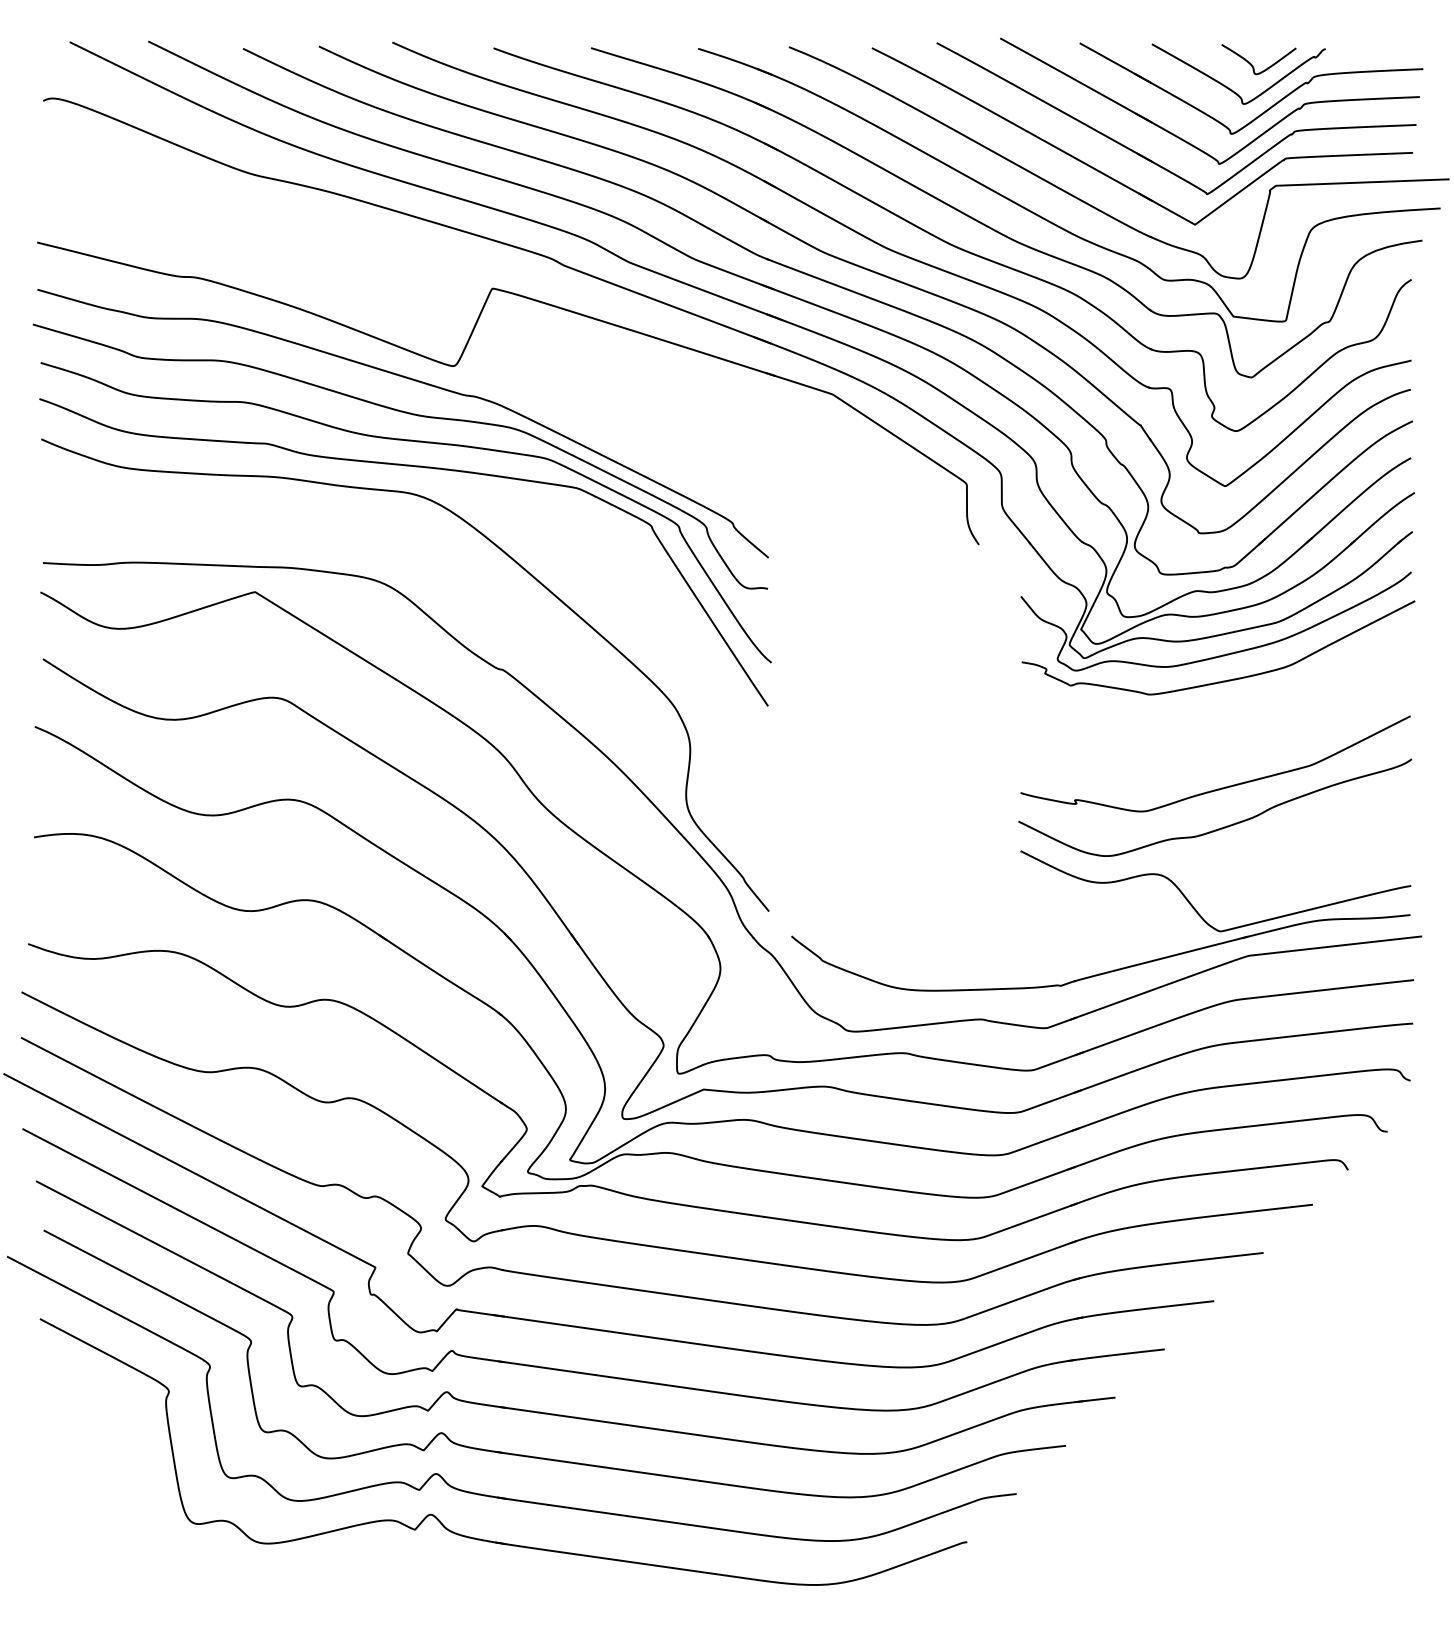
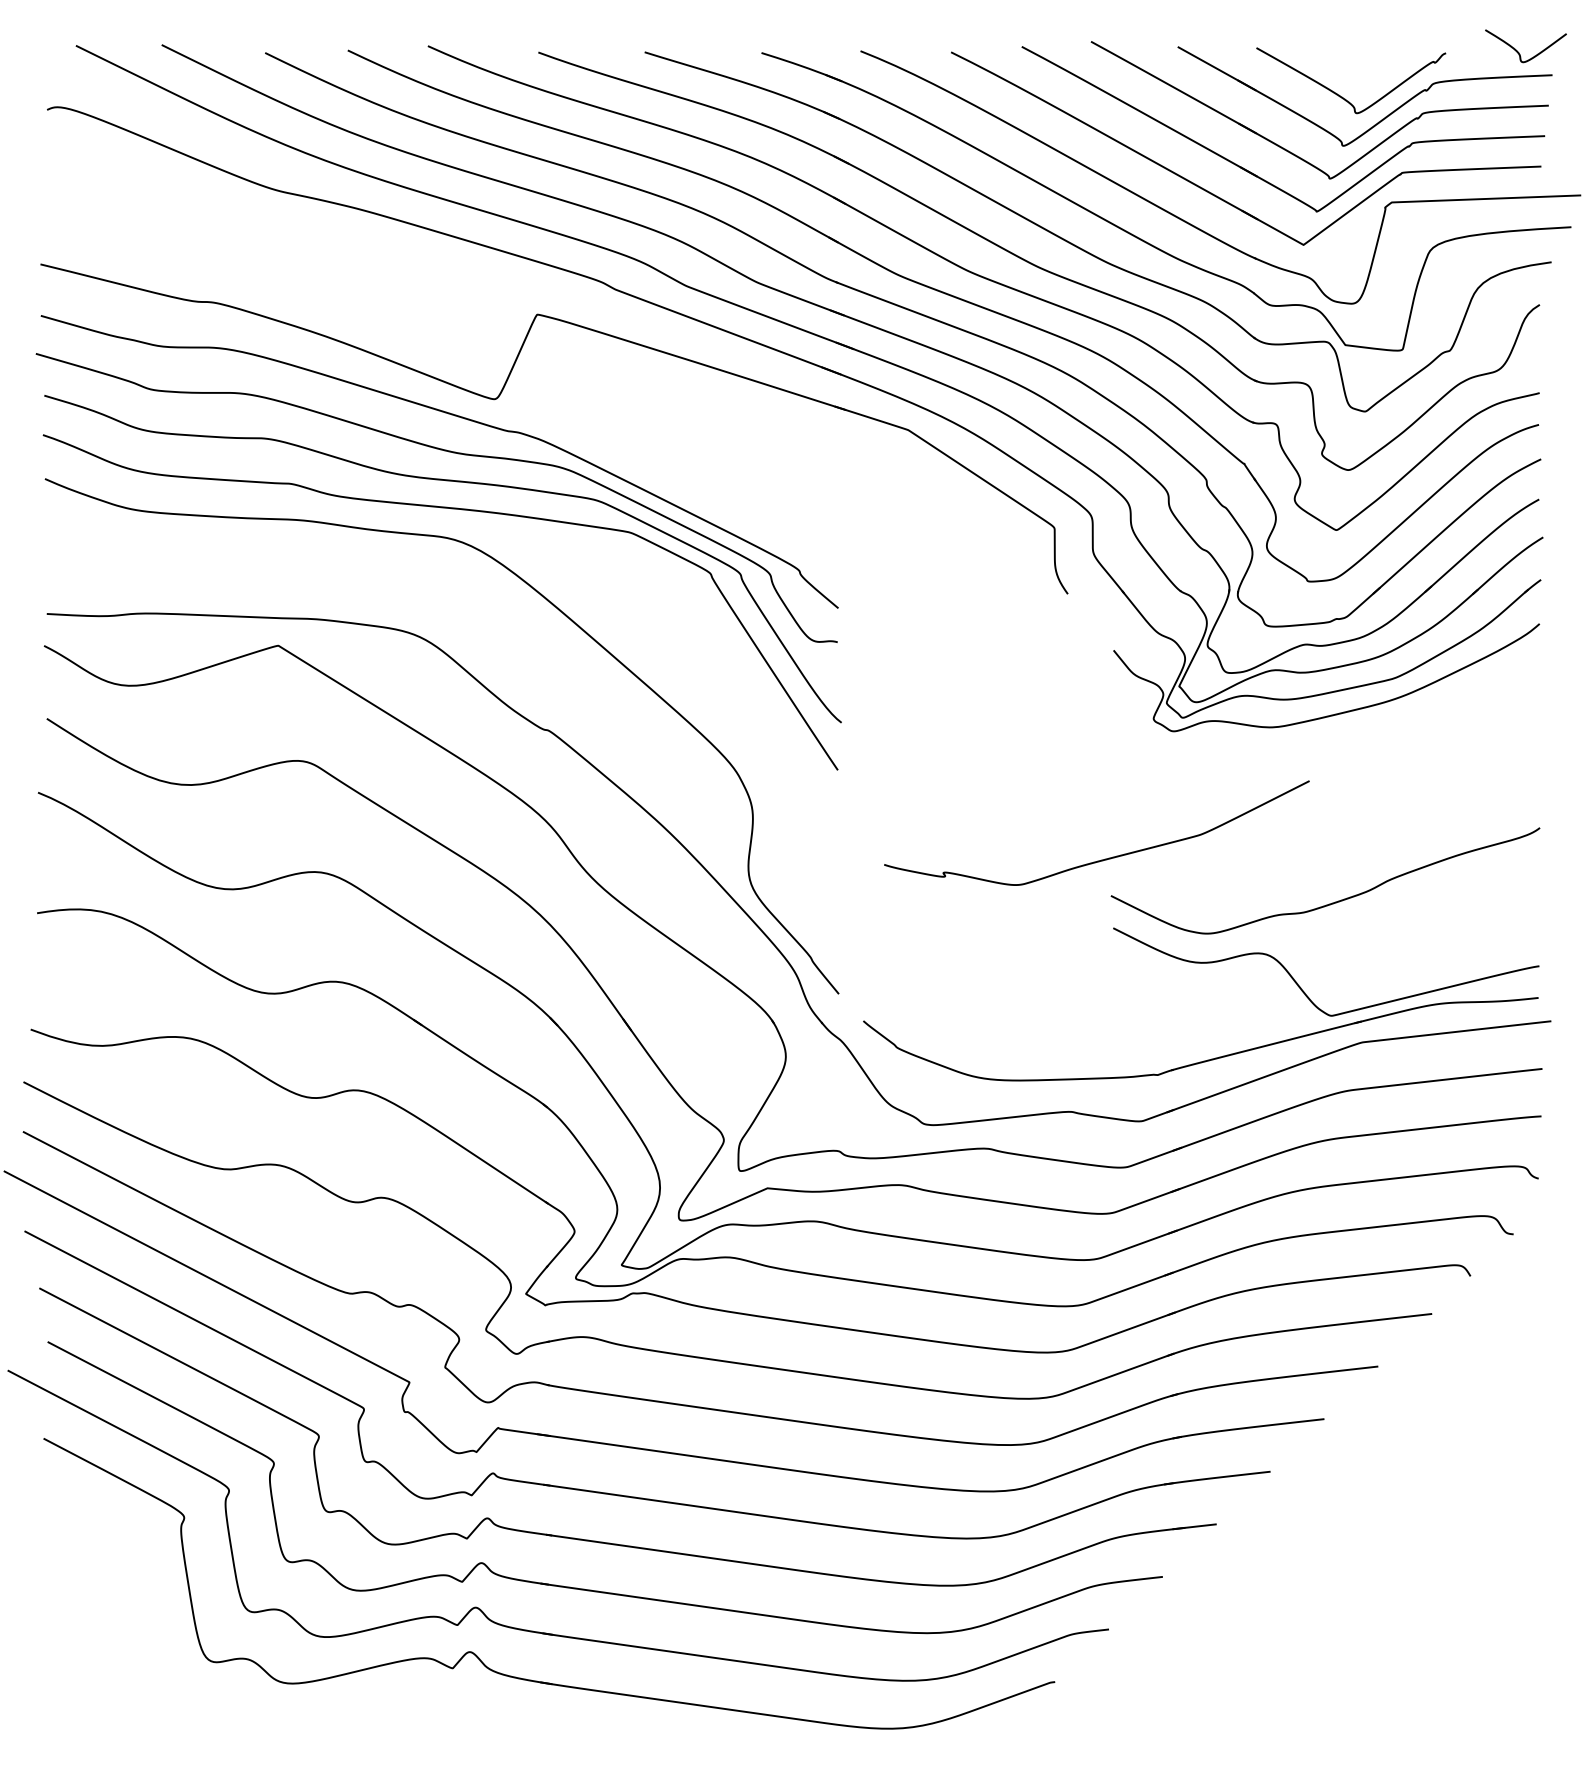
curve: (1252, 64) -> (1518, 51), moved
curve: (1223, 680) -> (1334, 742), removed
curve: (1221, 787) -> (1103, 858), moved

